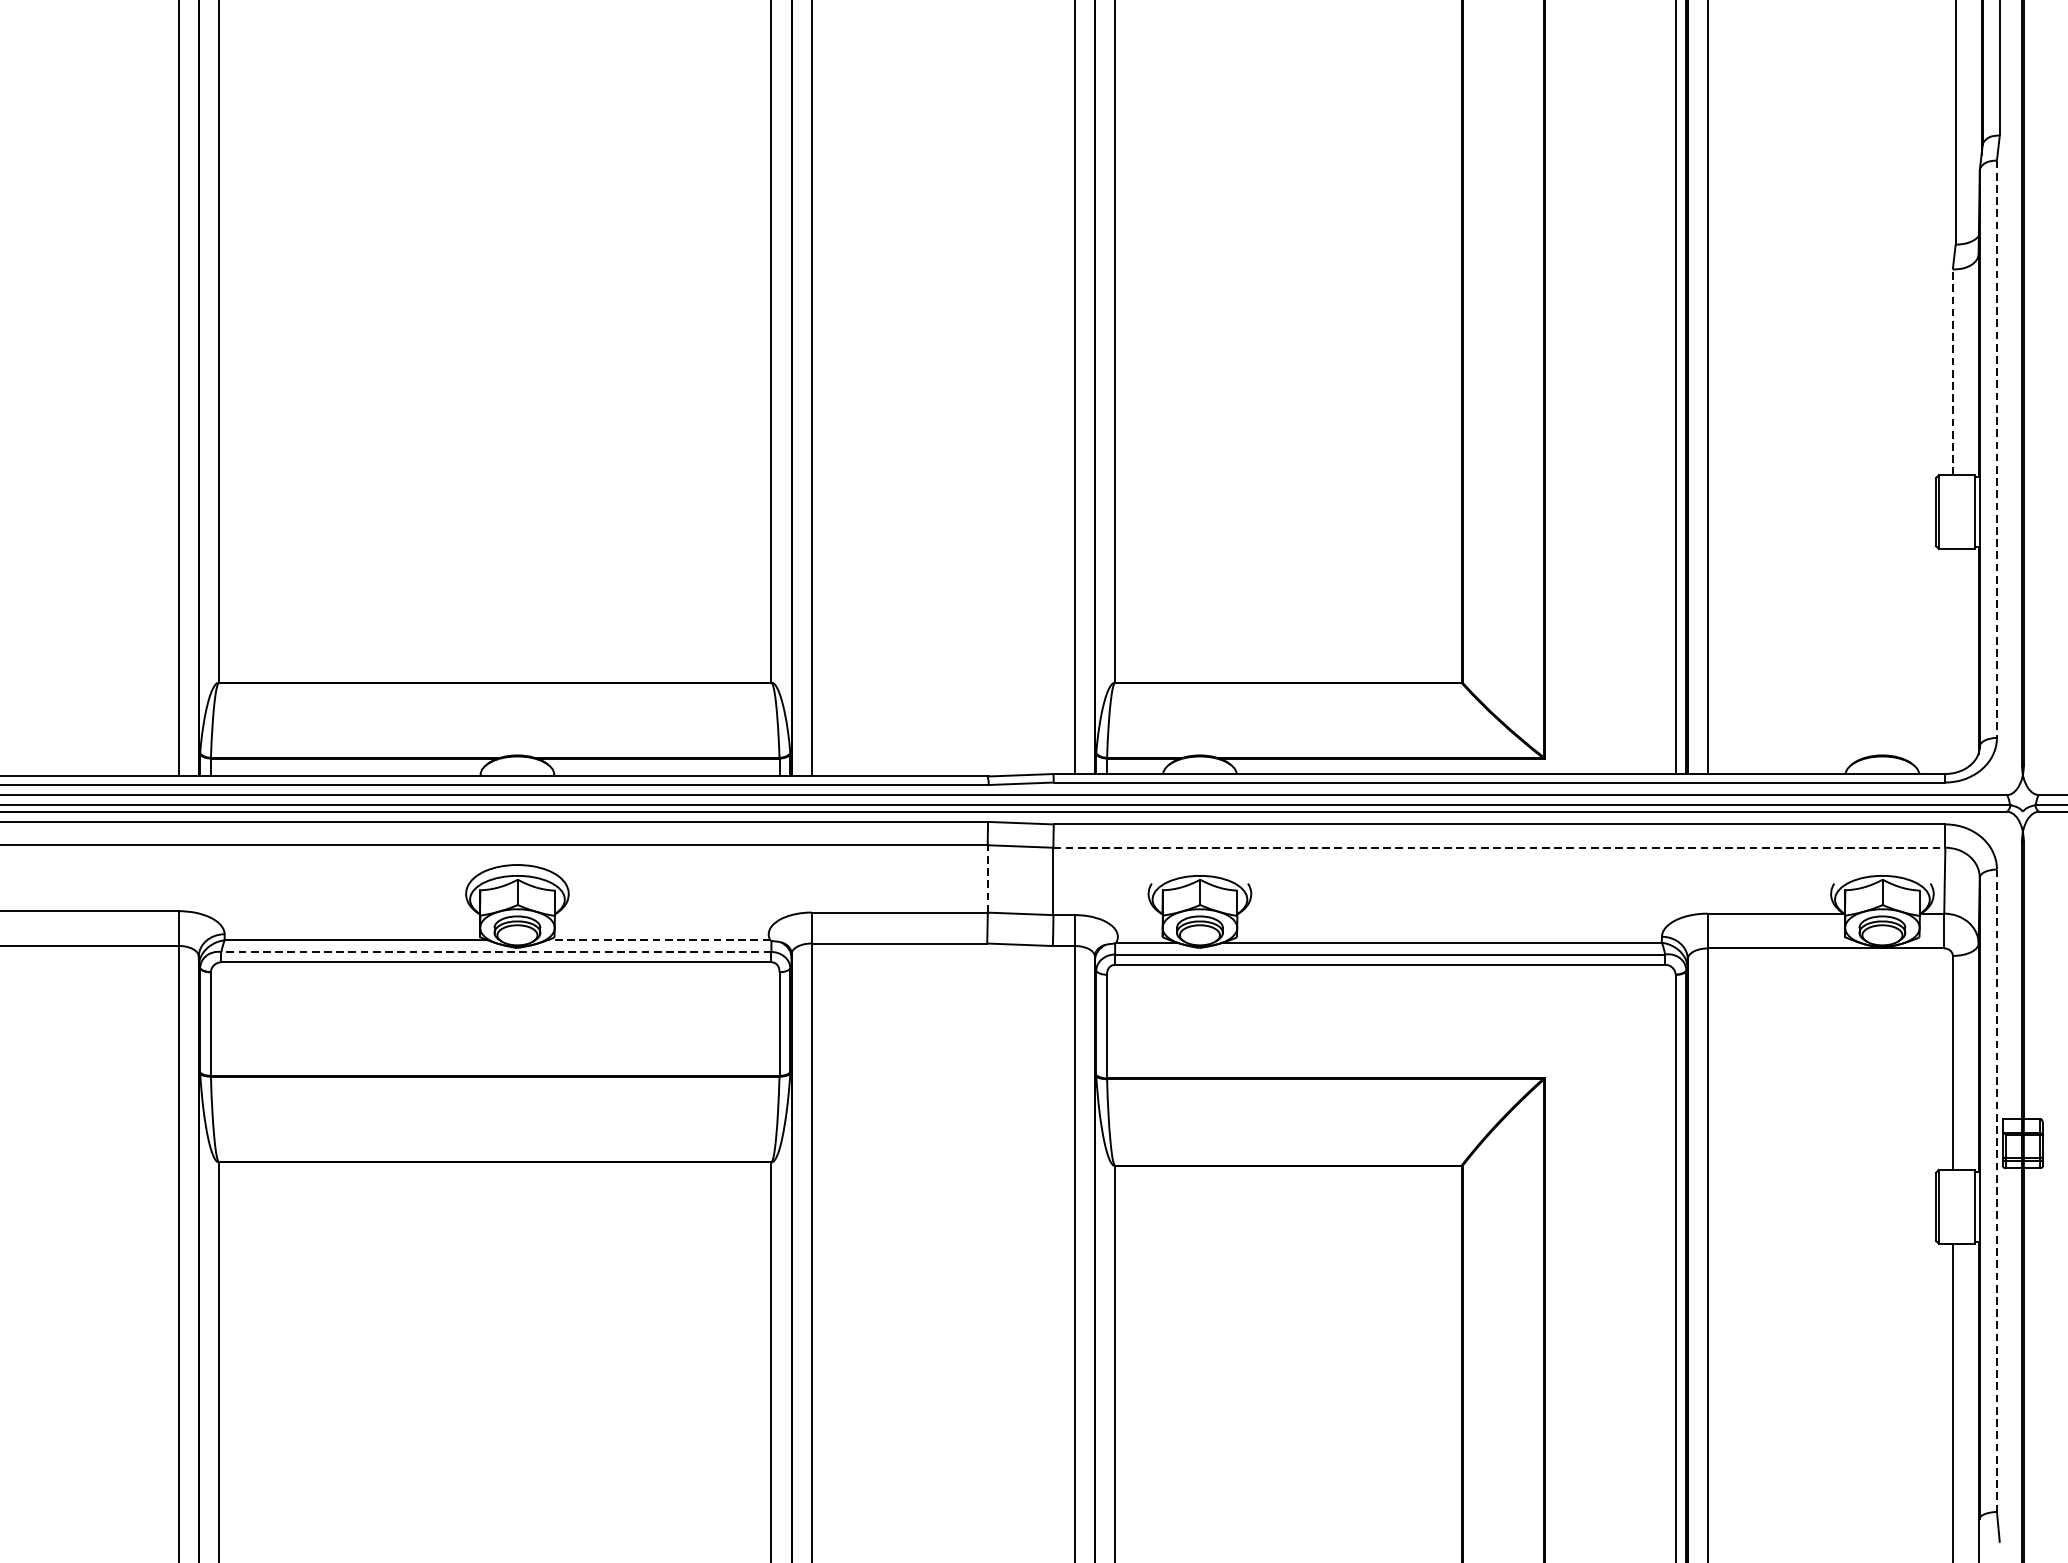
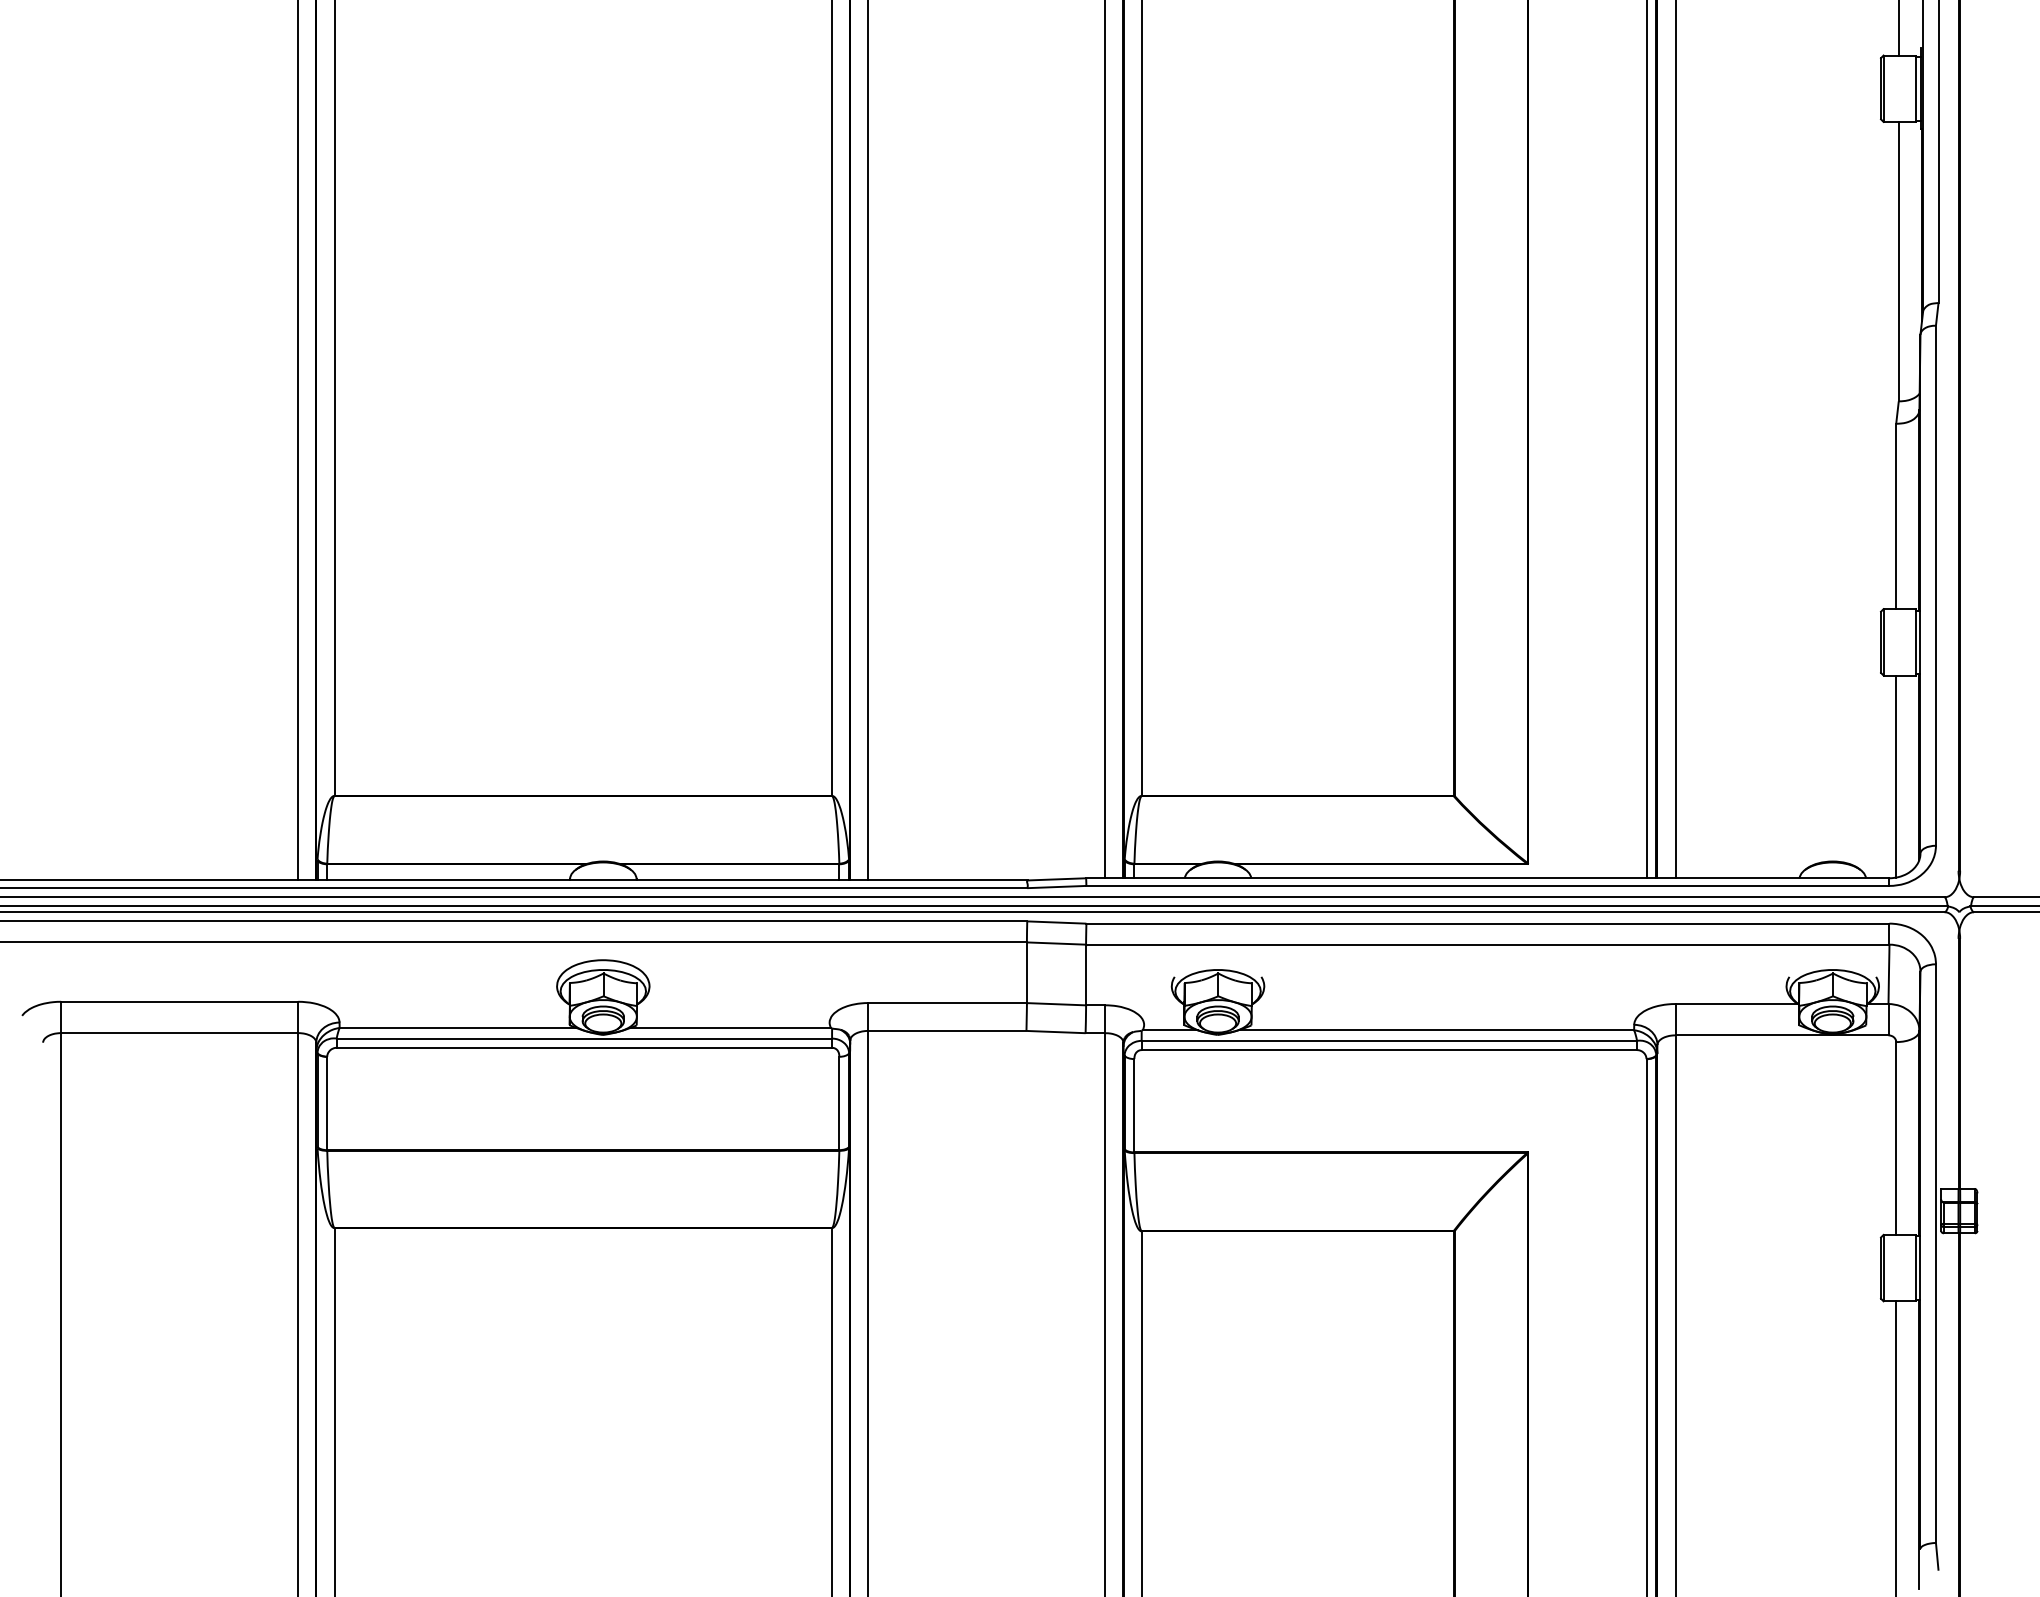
line: (1953, 372) -> (1896, 516), dashed -> solid
line: (1996, 449) -> (1935, 585), dashed -> solid
line: (1953, 661) -> (1896, 776), added
line: (1499, 847) -> (1487, 944), dashed -> solid
line: (987, 878) -> (1026, 972), dashed -> solid
line: (658, 939) -> (730, 1027), dashed -> solid
line: (496, 951) -> (584, 1038), dashed -> solid
line: (1996, 1191) -> (1935, 1254), dashed -> solid

